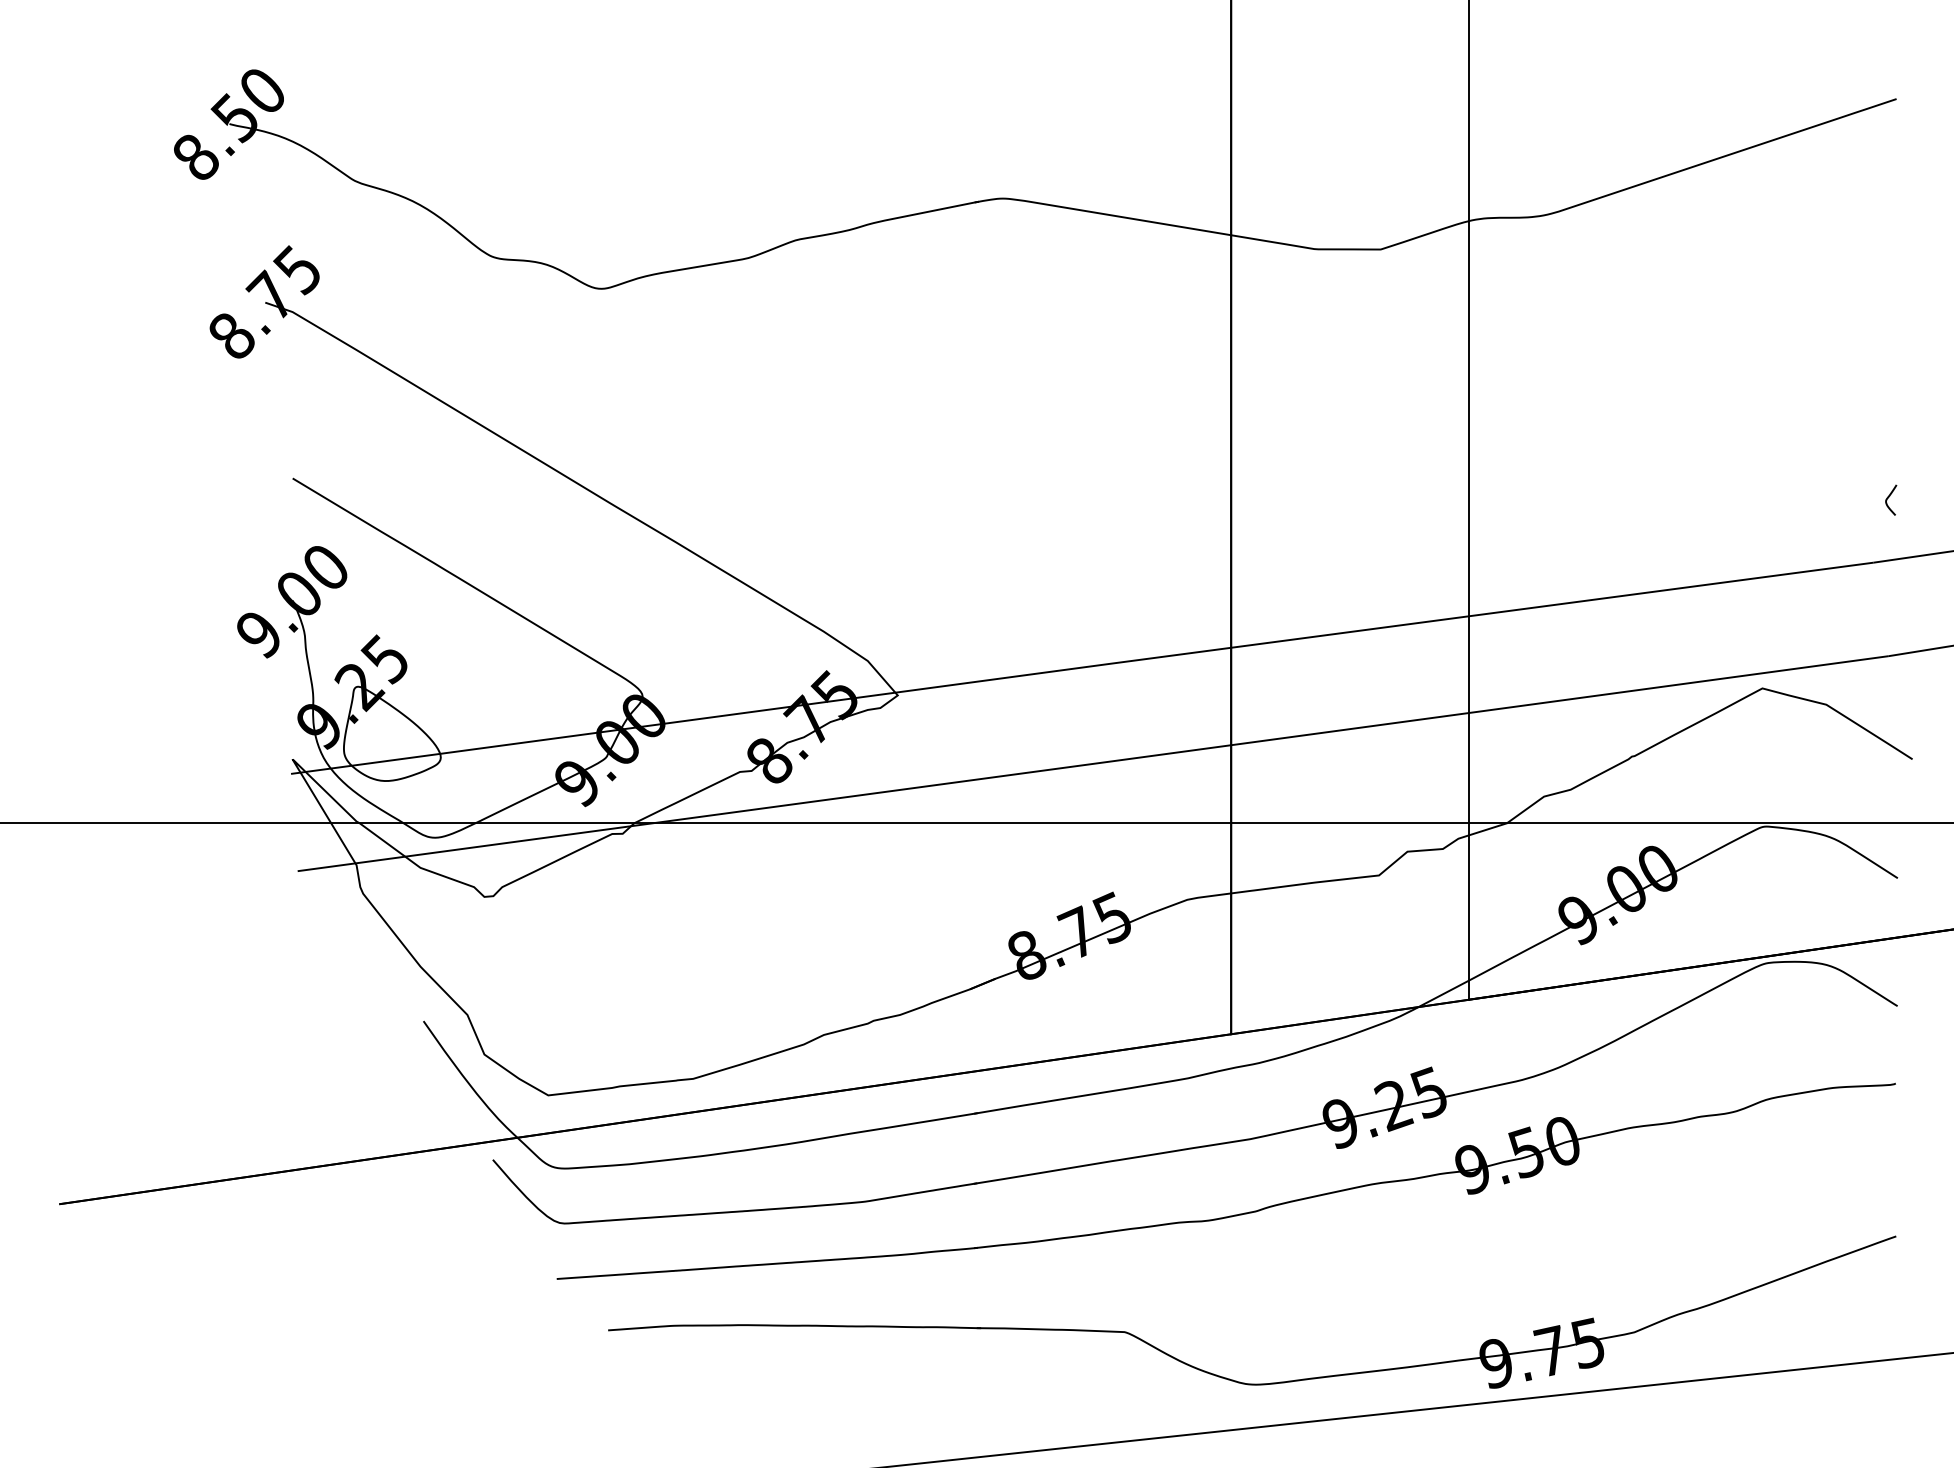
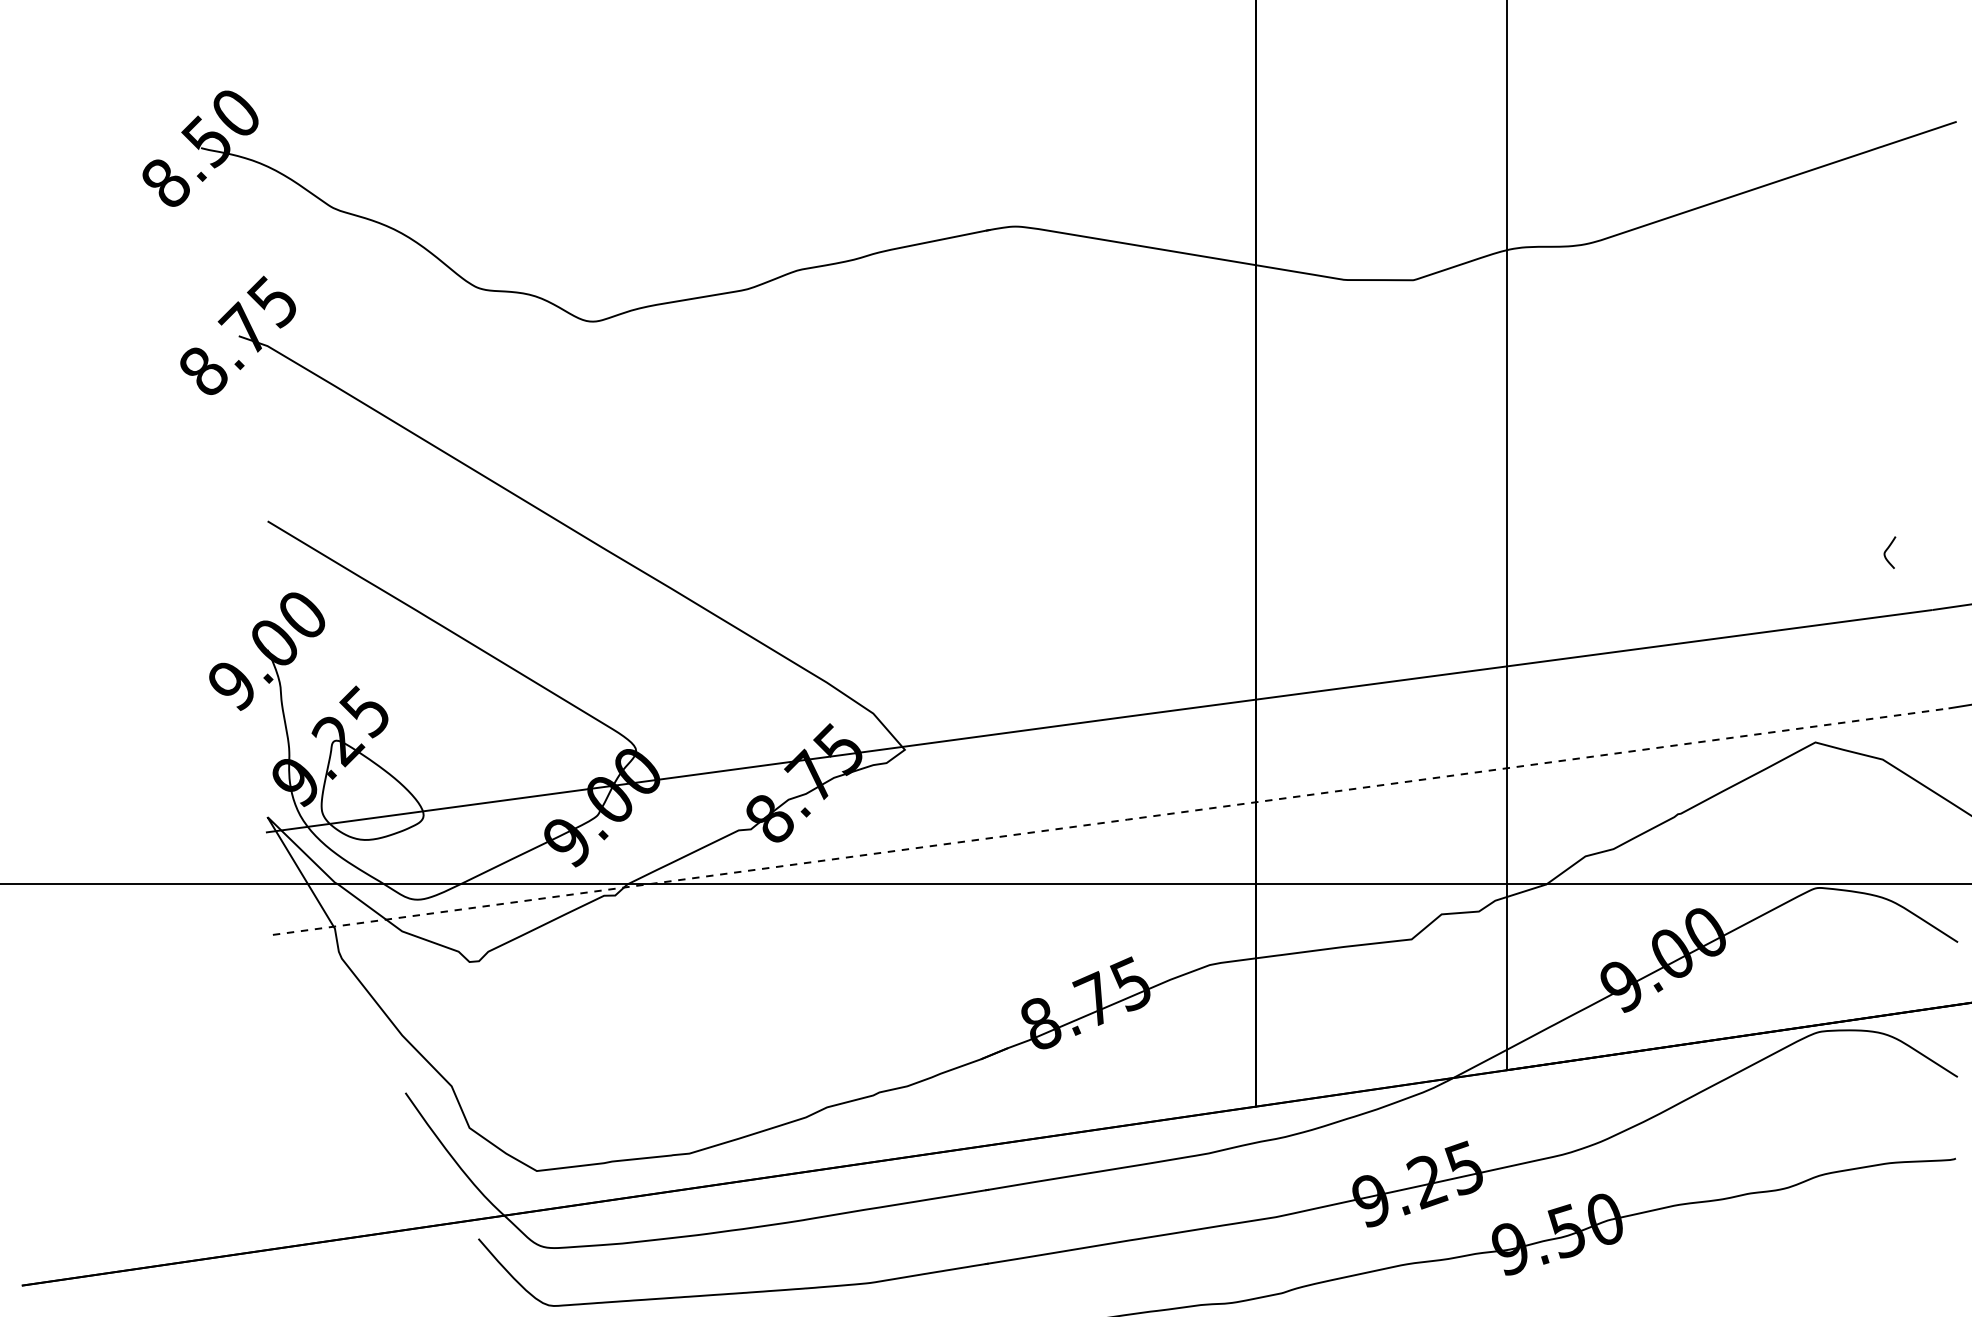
curve: (1889, 497) -> (1888, 549), moved
line: (1094, 763) -> (1112, 821), solid -> dashed

